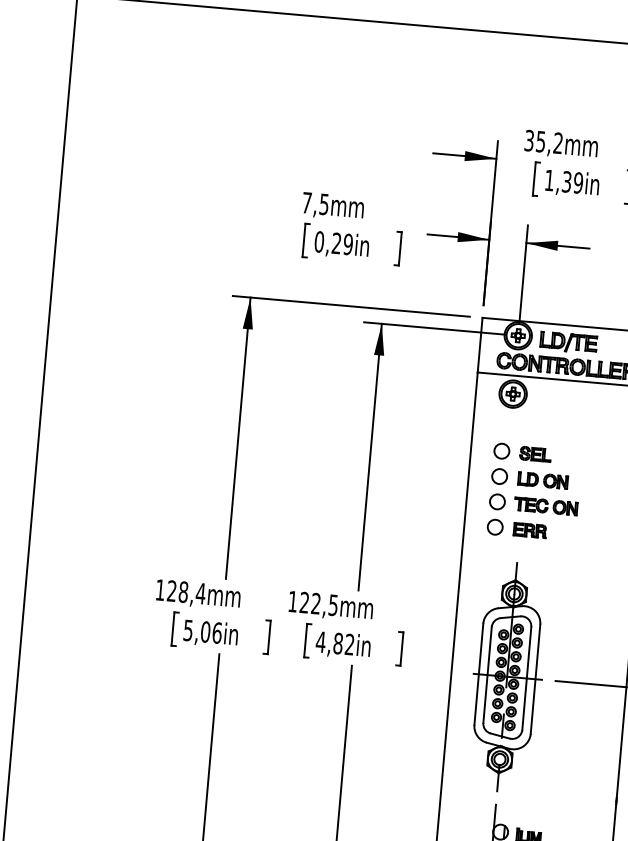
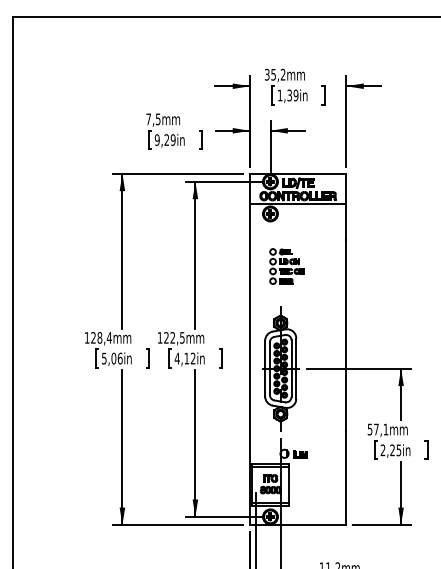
text: (317, 240) -> (156, 139), 0,29in -> 9,29in
part: (533, 492) -> (286, 266), size x0.7
text: (337, 643) -> (186, 358), 4,82in -> 4,12in

